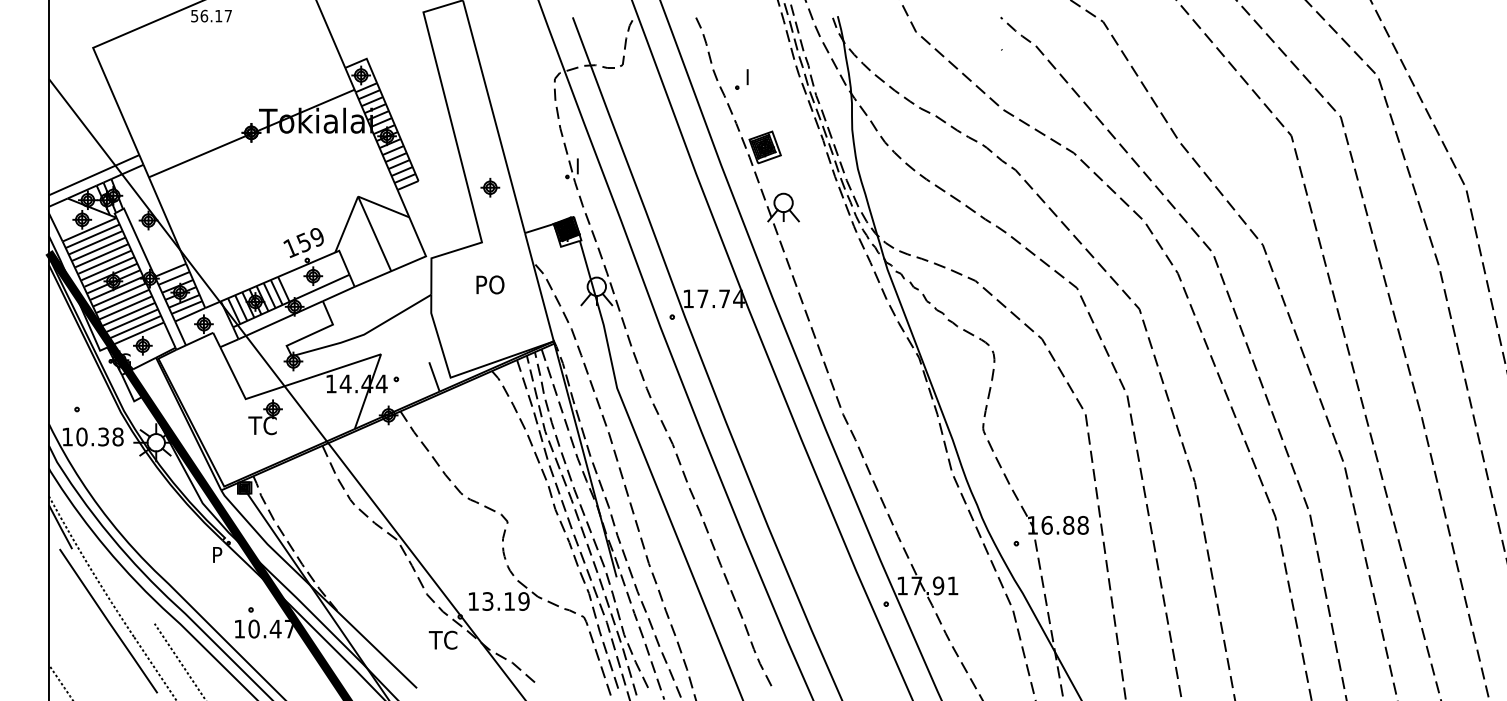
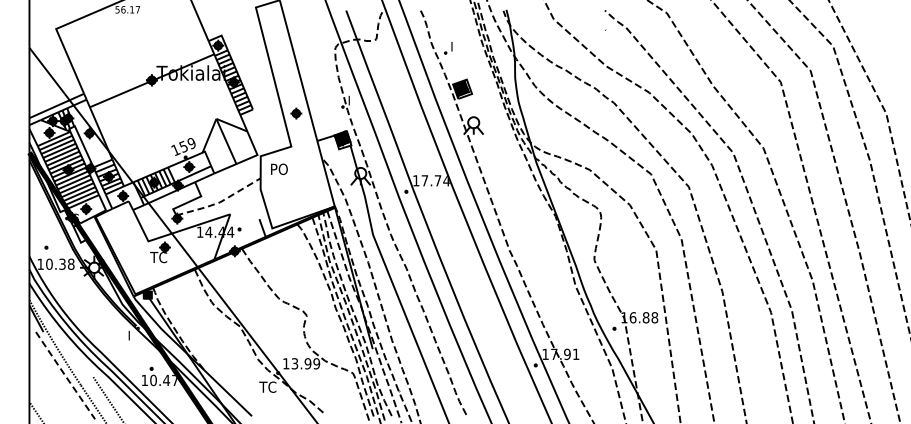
text: (490, 283) -> (279, 168), moved
line: (364, 334) -> (220, 202), solid -> dashed
text: (217, 551) -> (131, 333), P -> I
text: (508, 601) -> (307, 363), 13.19 -> 13.99
line: (108, 622) -> (65, 376), solid -> dashed

